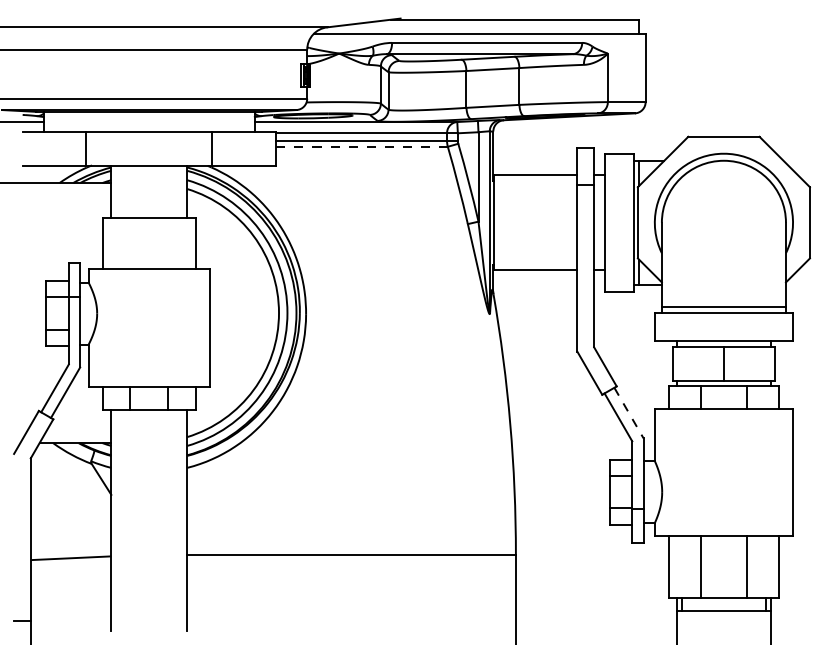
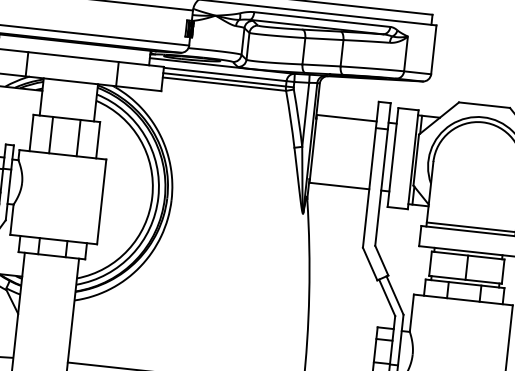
line: (361, 146) -> (224, 83), dashed -> solid
line: (130, 242) -> (51, 134), added
line: (168, 242) -> (78, 137), added
line: (629, 413) -> (395, 295), dashed -> solid

